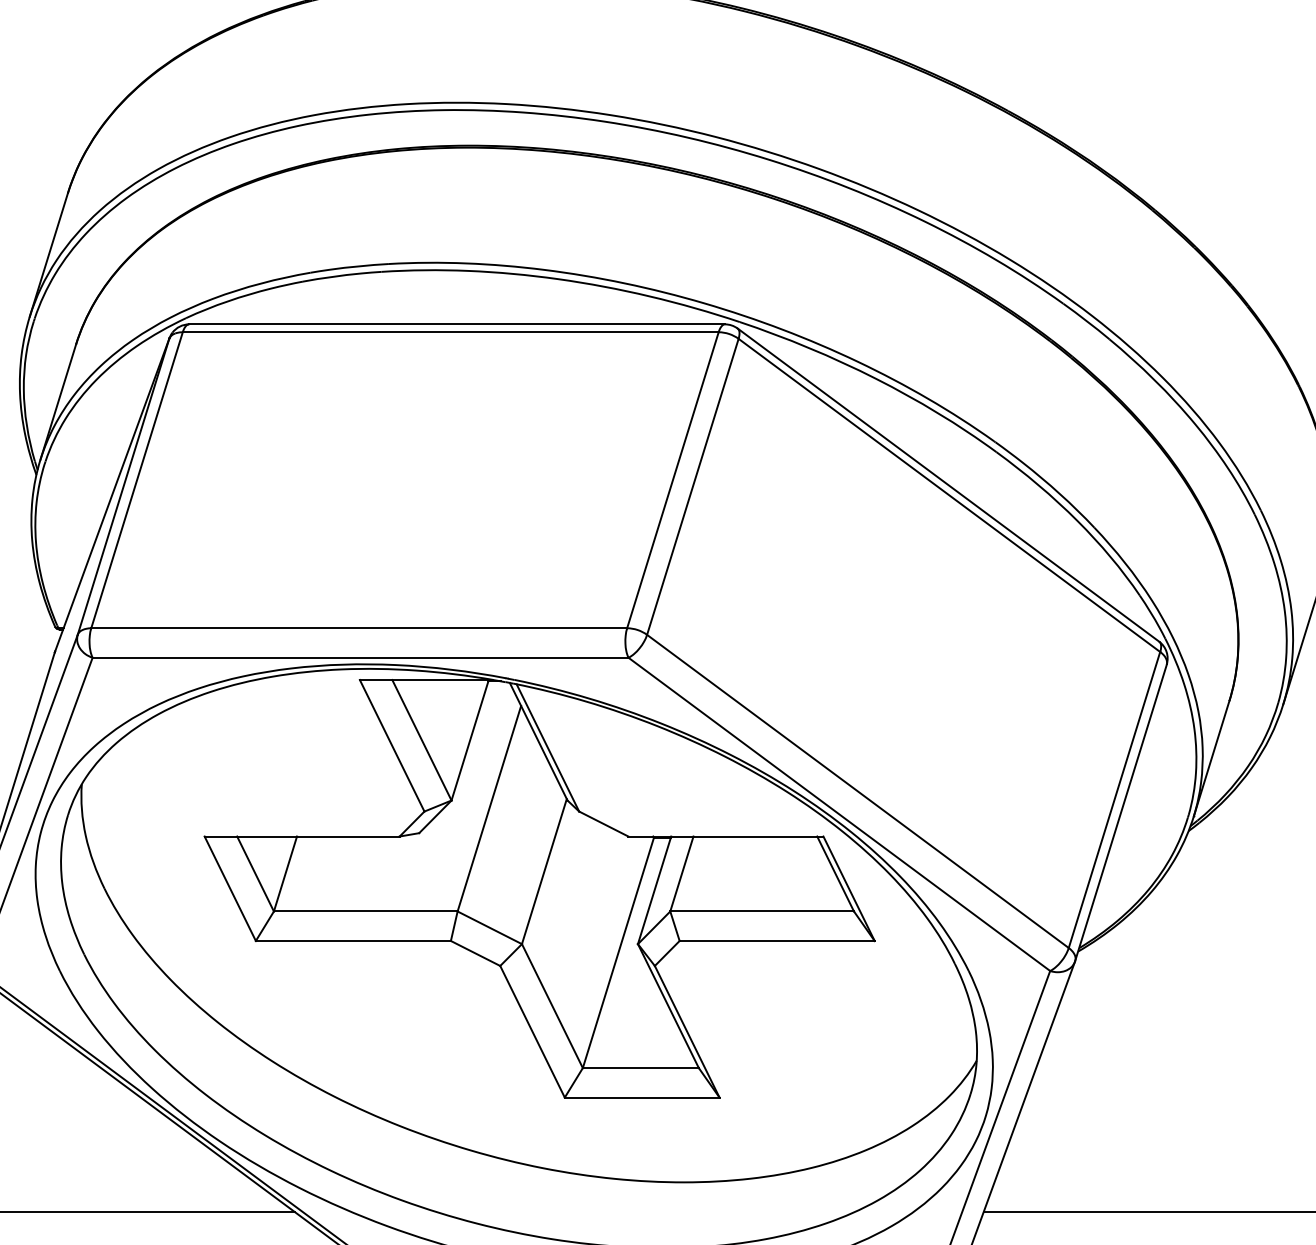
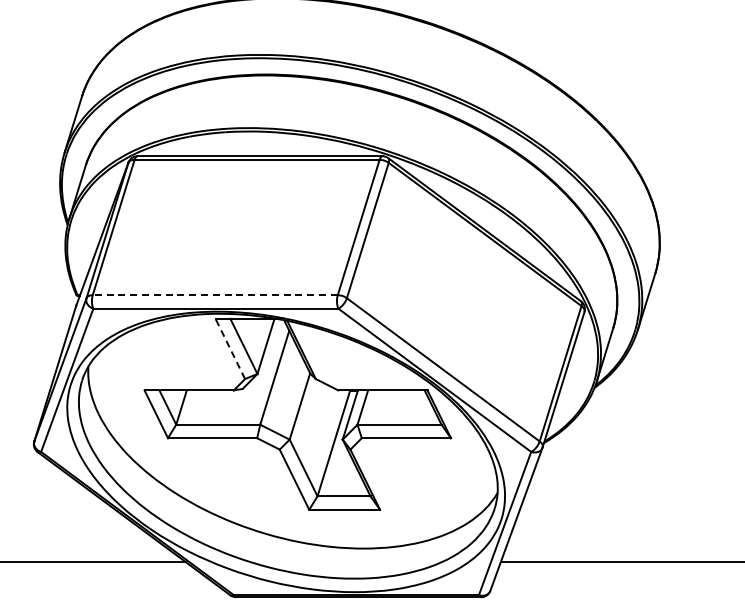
line: (359, 628) -> (215, 295), solid -> dashed
line: (392, 744) -> (230, 348), solid -> dashed

